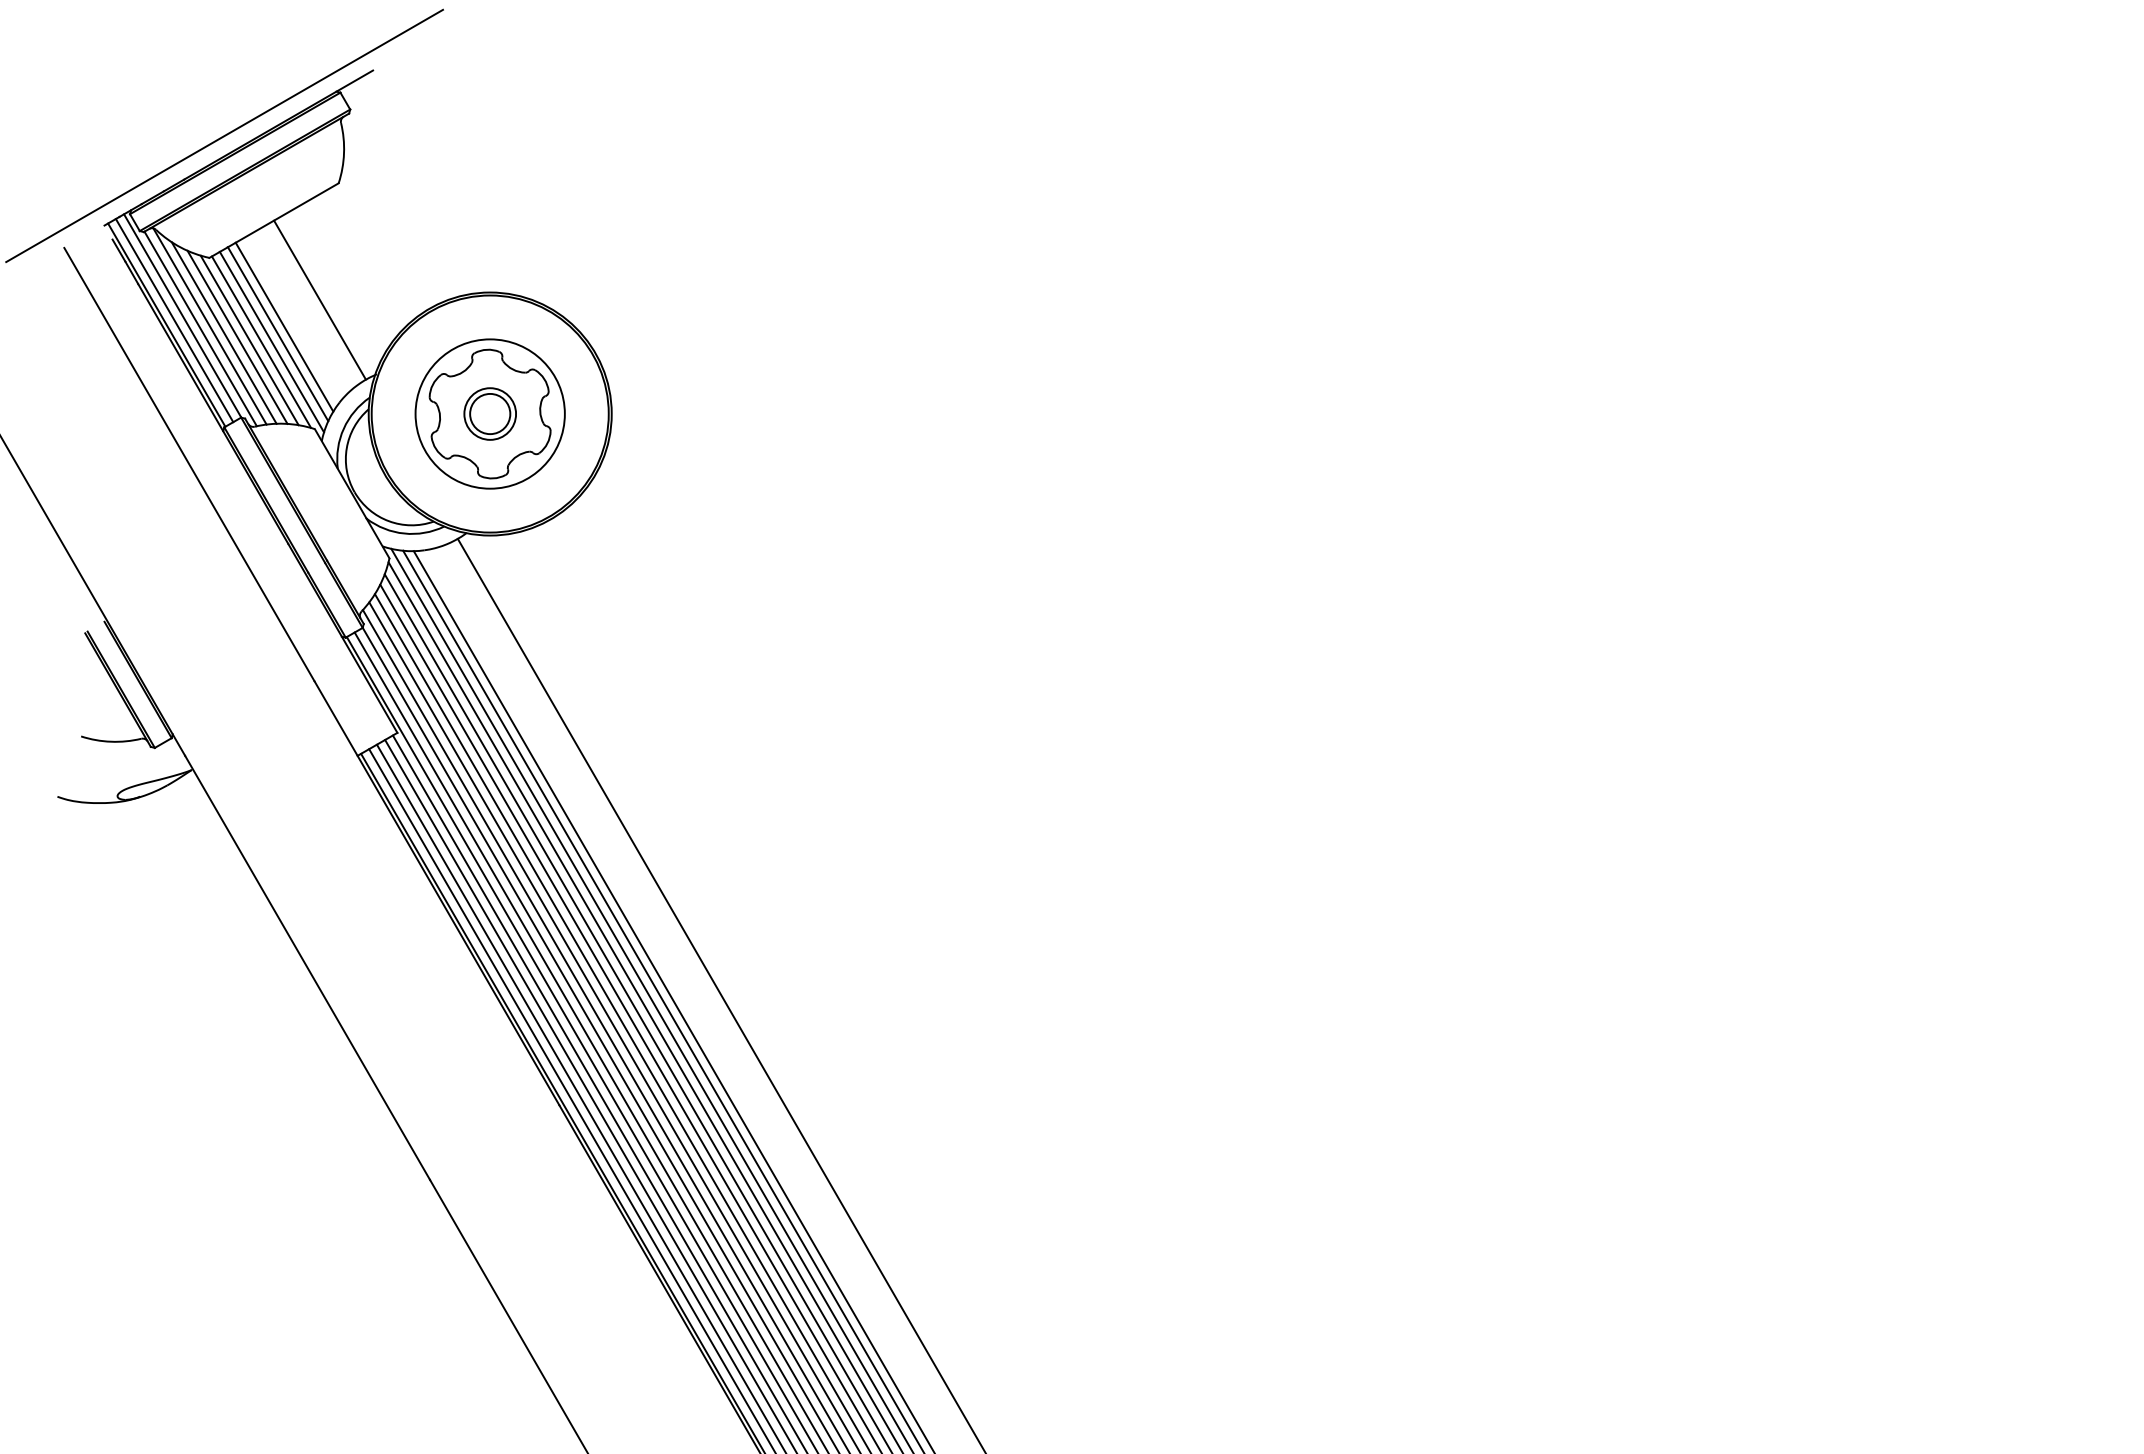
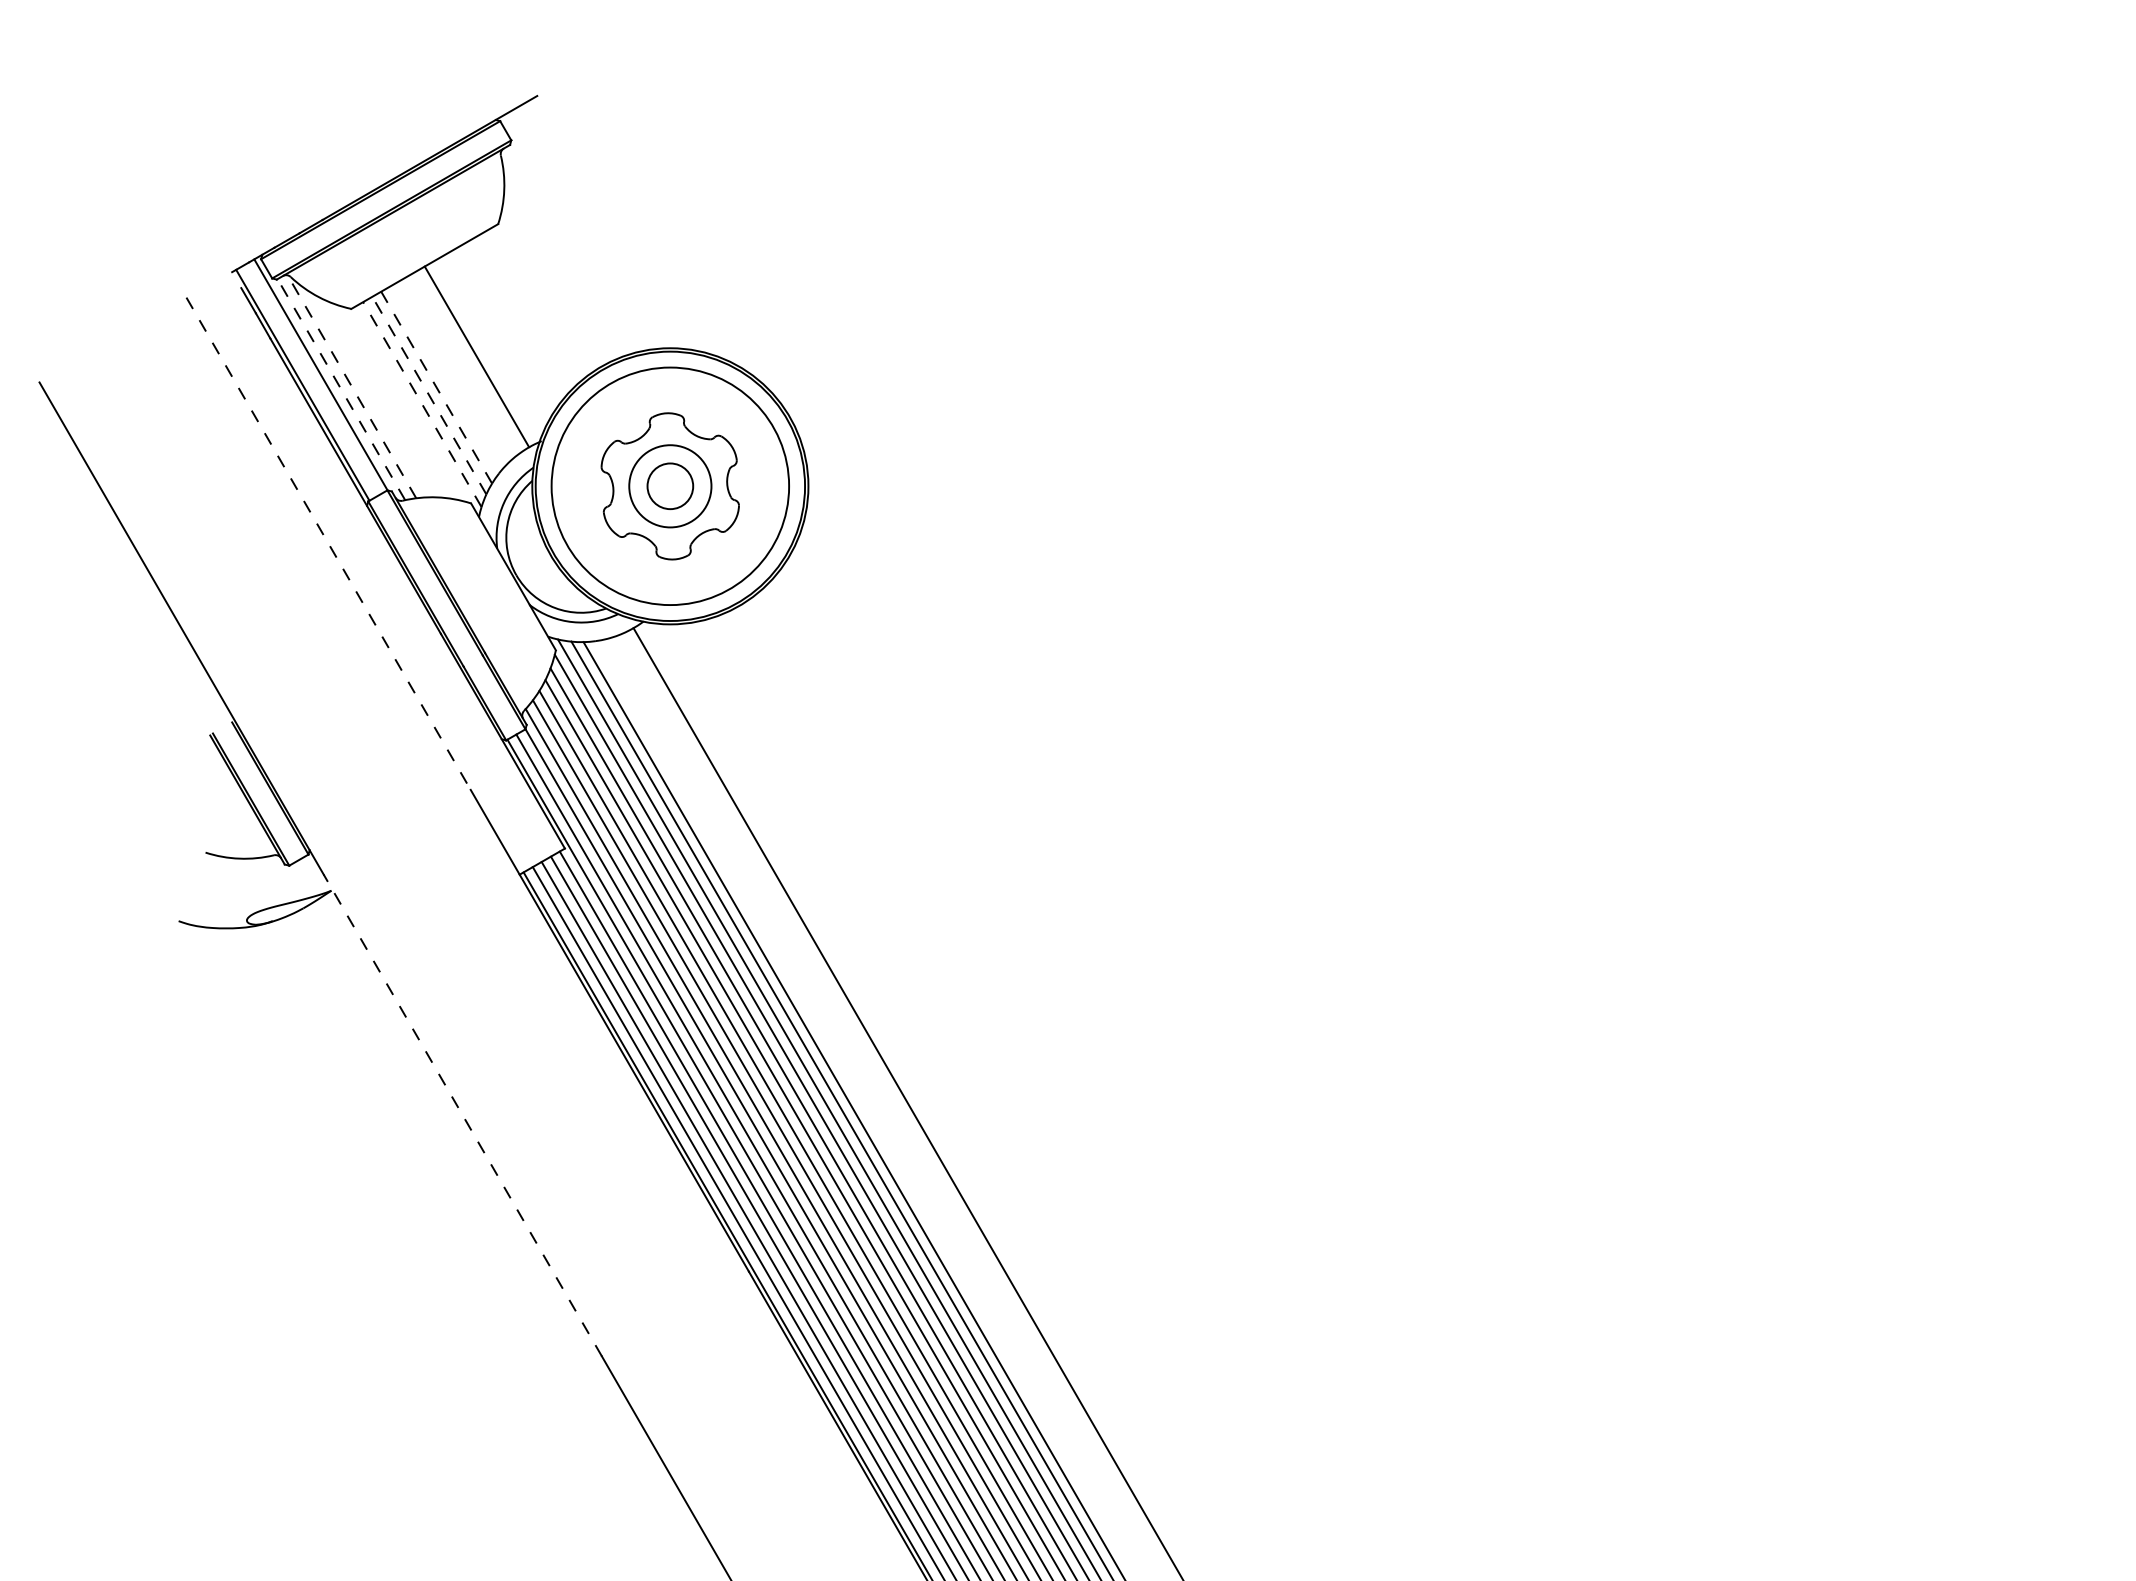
line: (224, 135) -> (368, 169), removed
line: (174, 320) -> (311, 380), removed
line: (209, 326) -> (351, 386), solid -> dashed
line: (284, 327) -> (436, 387), solid -> dashed
line: (200, 328) -> (341, 389), solid -> dashed
line: (223, 332) -> (367, 393), removed
line: (277, 333) -> (428, 394), solid -> dashed
line: (237, 336) -> (383, 398), removed
line: (249, 340) -> (396, 402), removed
line: (261, 341) -> (410, 403), removed
line: (271, 341) -> (421, 403), solid -> dashed
circle: (489, 413) -> (669, 485), size x1.4
circle: (490, 413) -> (670, 485), size x1.4
line: (189, 465) -> (328, 544), solid -> dashed
line: (307, 967) -> (462, 1115), solid -> dashed

